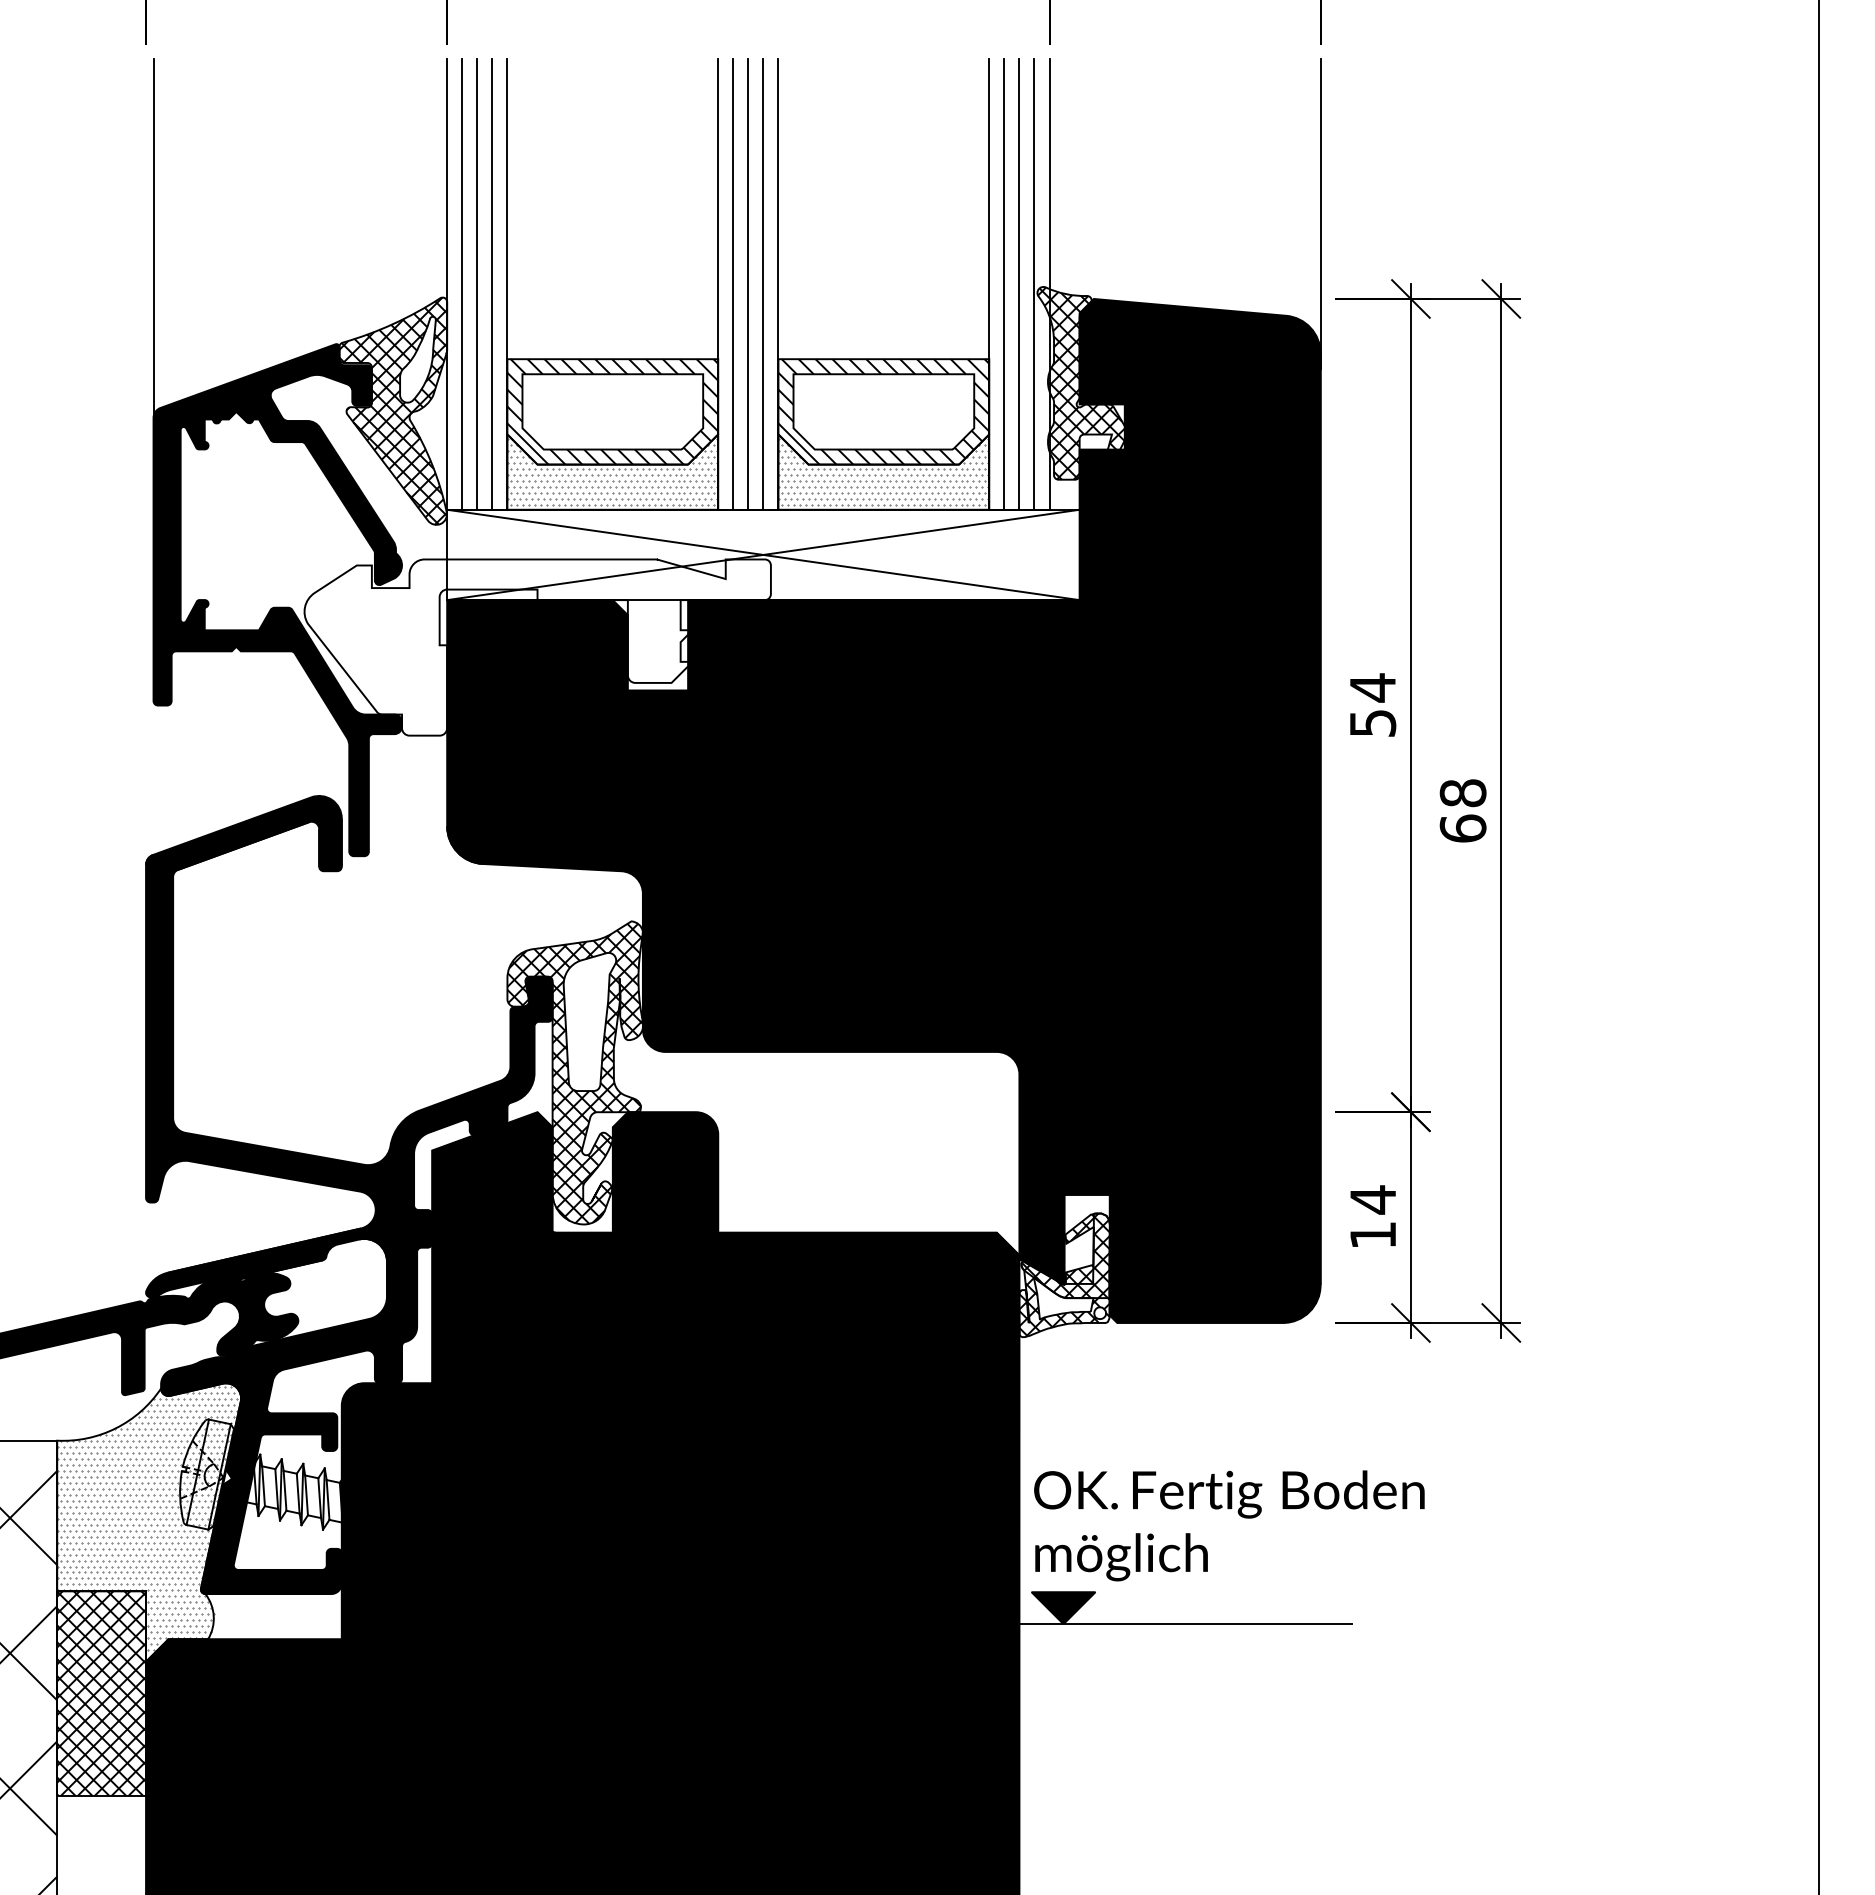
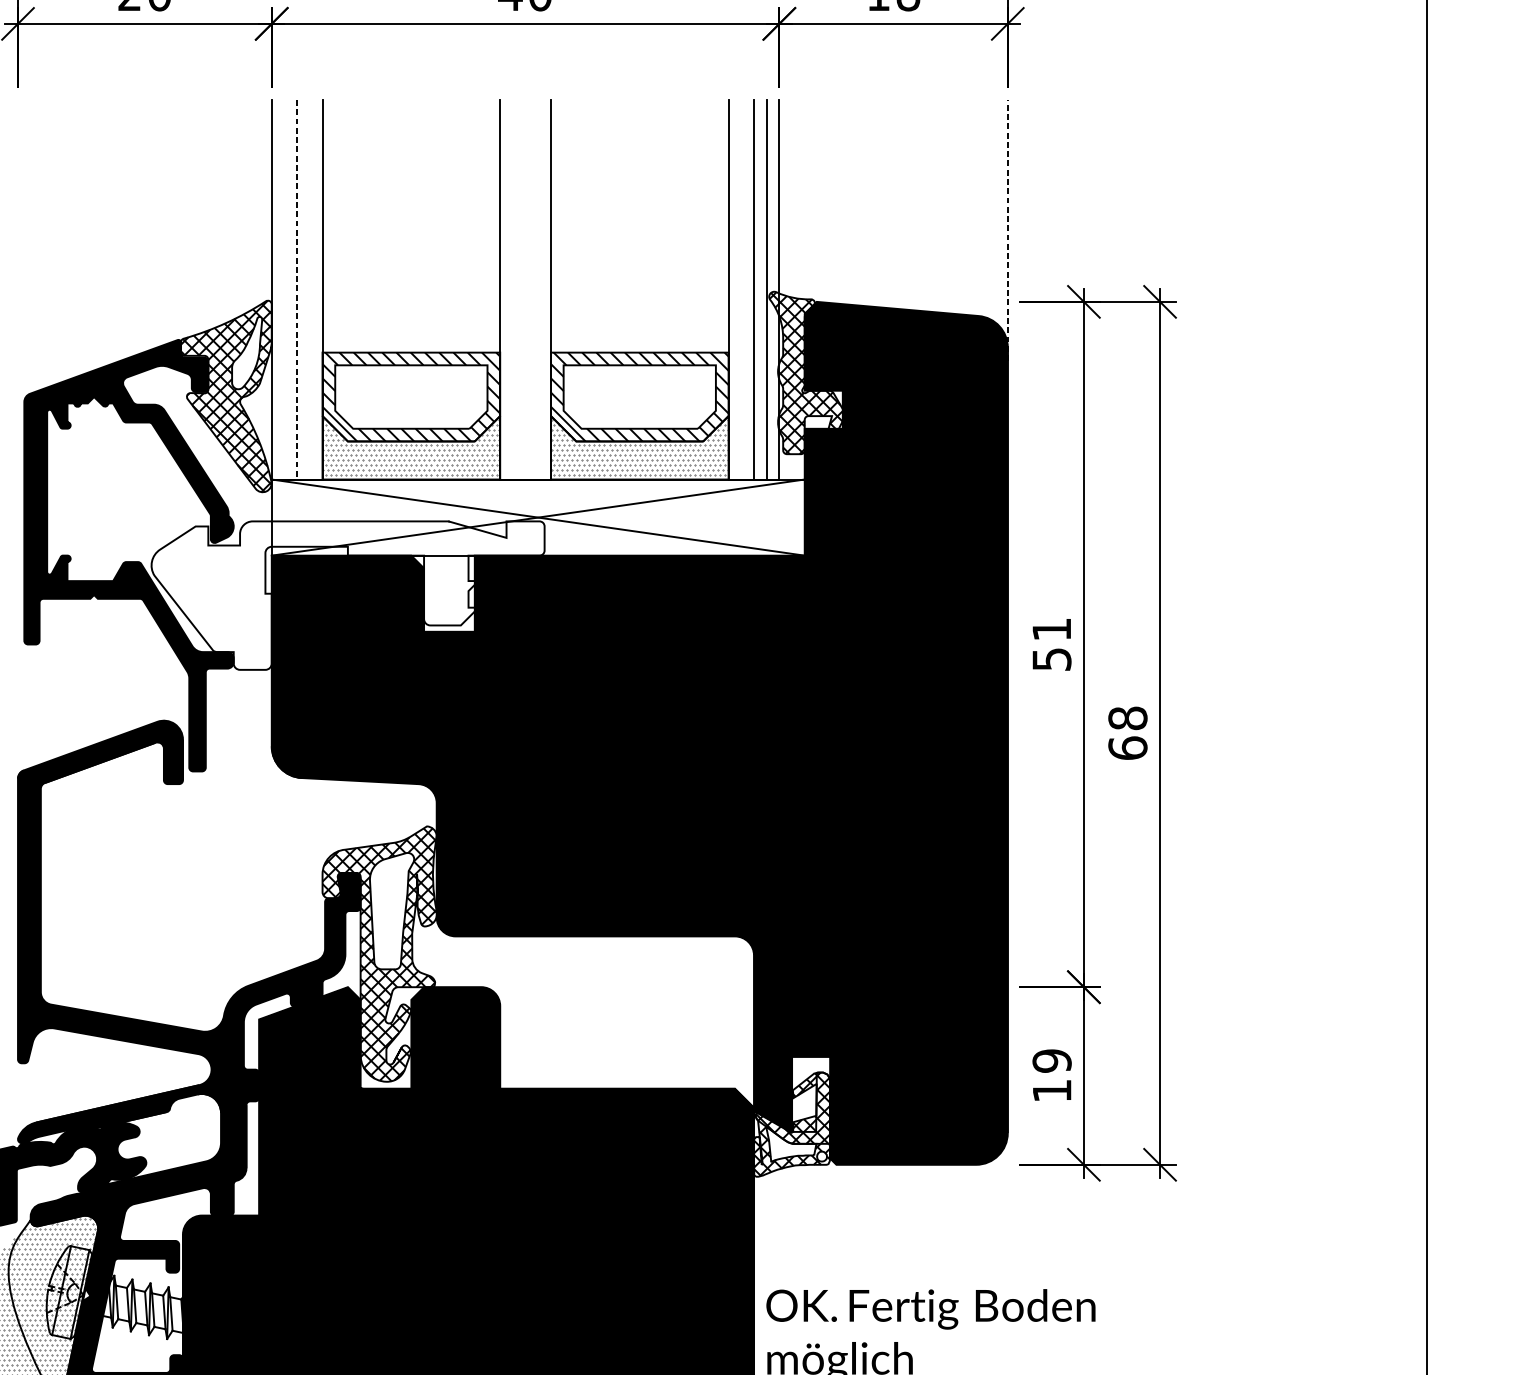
line: (1320, 214) -> (1007, 230), solid -> dashed
line: (153, 238) -> (24, 250), removed
line: (462, 284) -> (284, 289), removed
line: (492, 284) -> (309, 289), removed
line: (733, 284) -> (513, 289), removed
line: (748, 284) -> (525, 289), removed
line: (763, 284) -> (538, 289), removed
line: (1004, 284) -> (741, 289), removed
line: (477, 285) -> (297, 290), solid -> dashed
text: (1372, 687) -> (1051, 629), 54 -> 51
text: (1372, 1199) -> (1051, 1060), 14 -> 19

